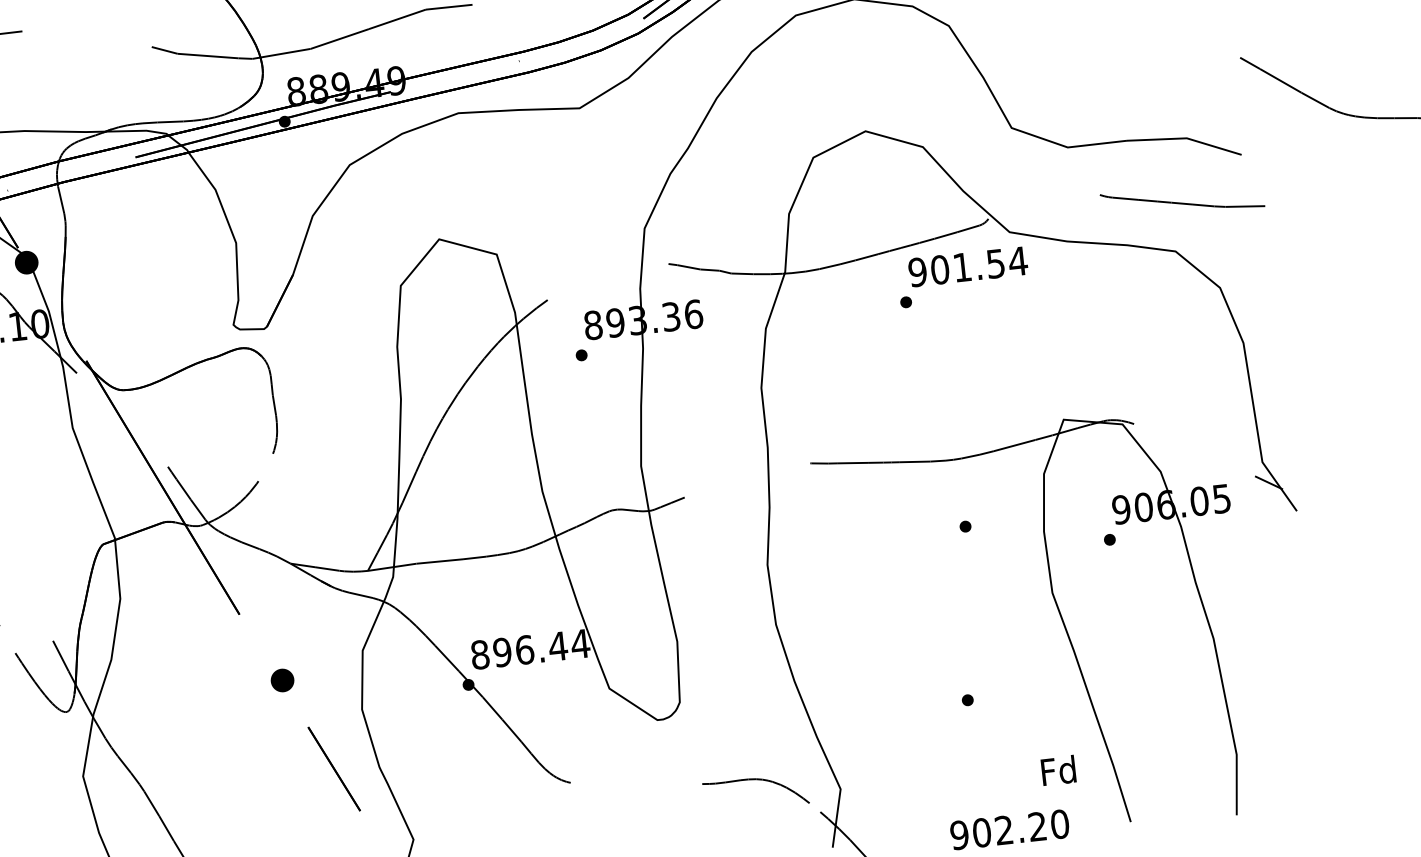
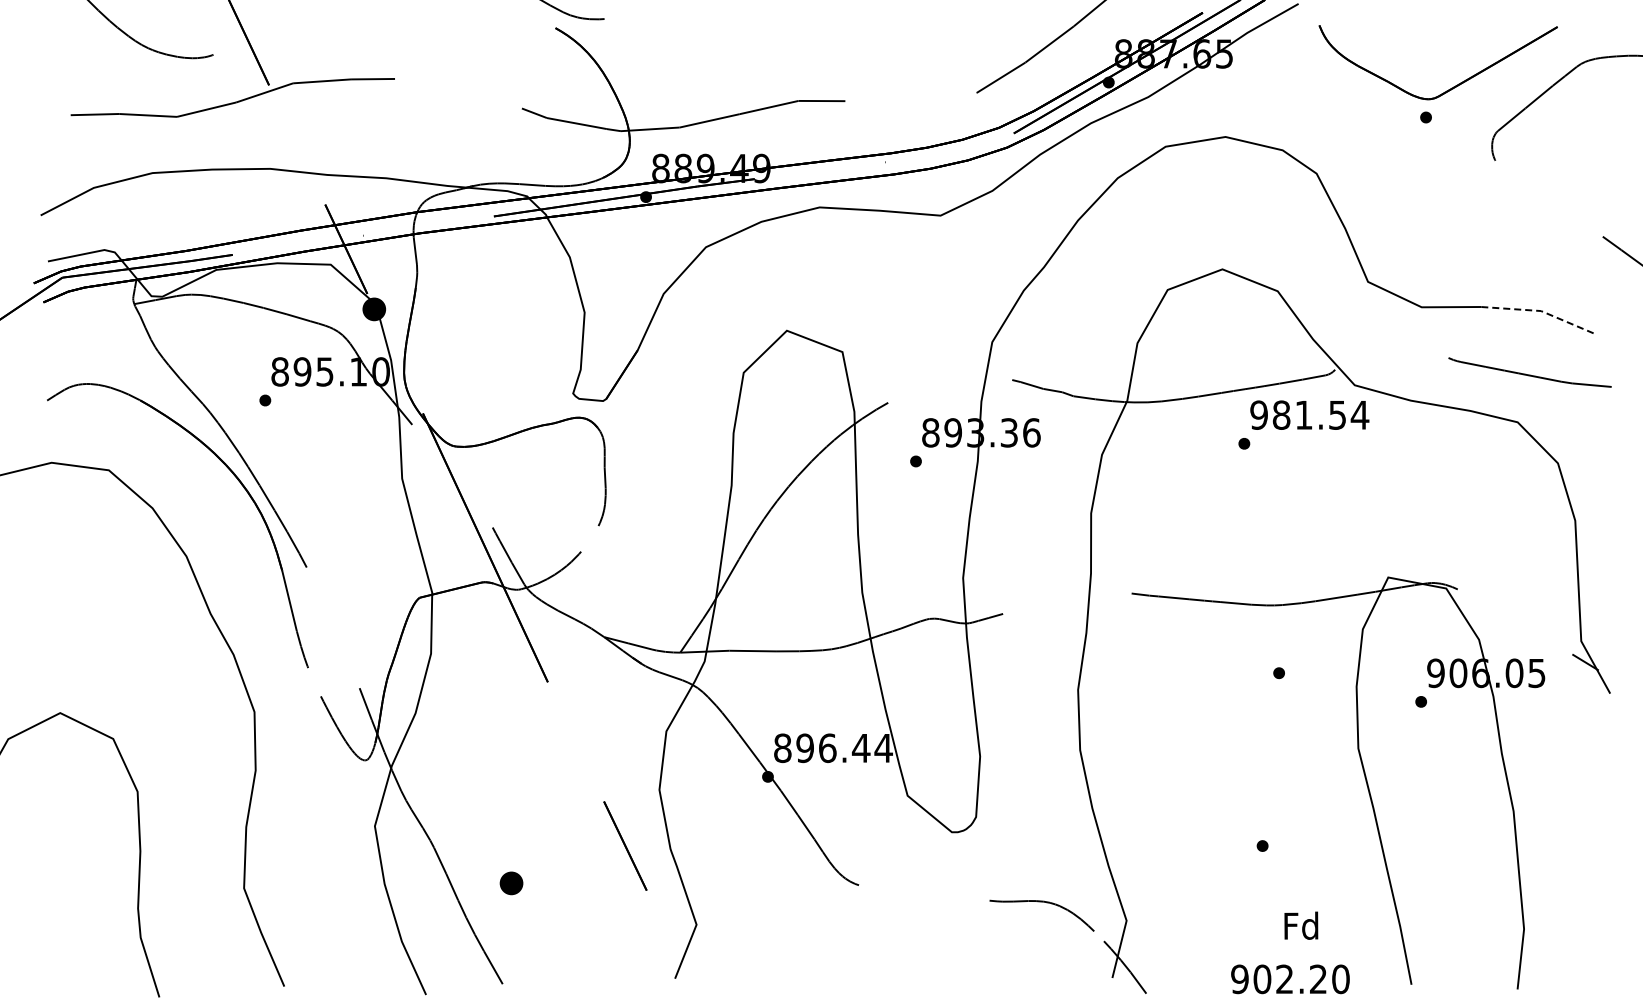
line: (1187, 138) -> (1541, 311), solid -> dashed
text: (940, 270) -> (1281, 415), 901.54 -> 981.54
part: (282, 680) -> (511, 883), moved
text: (1058, 770) -> (1301, 925), moved

